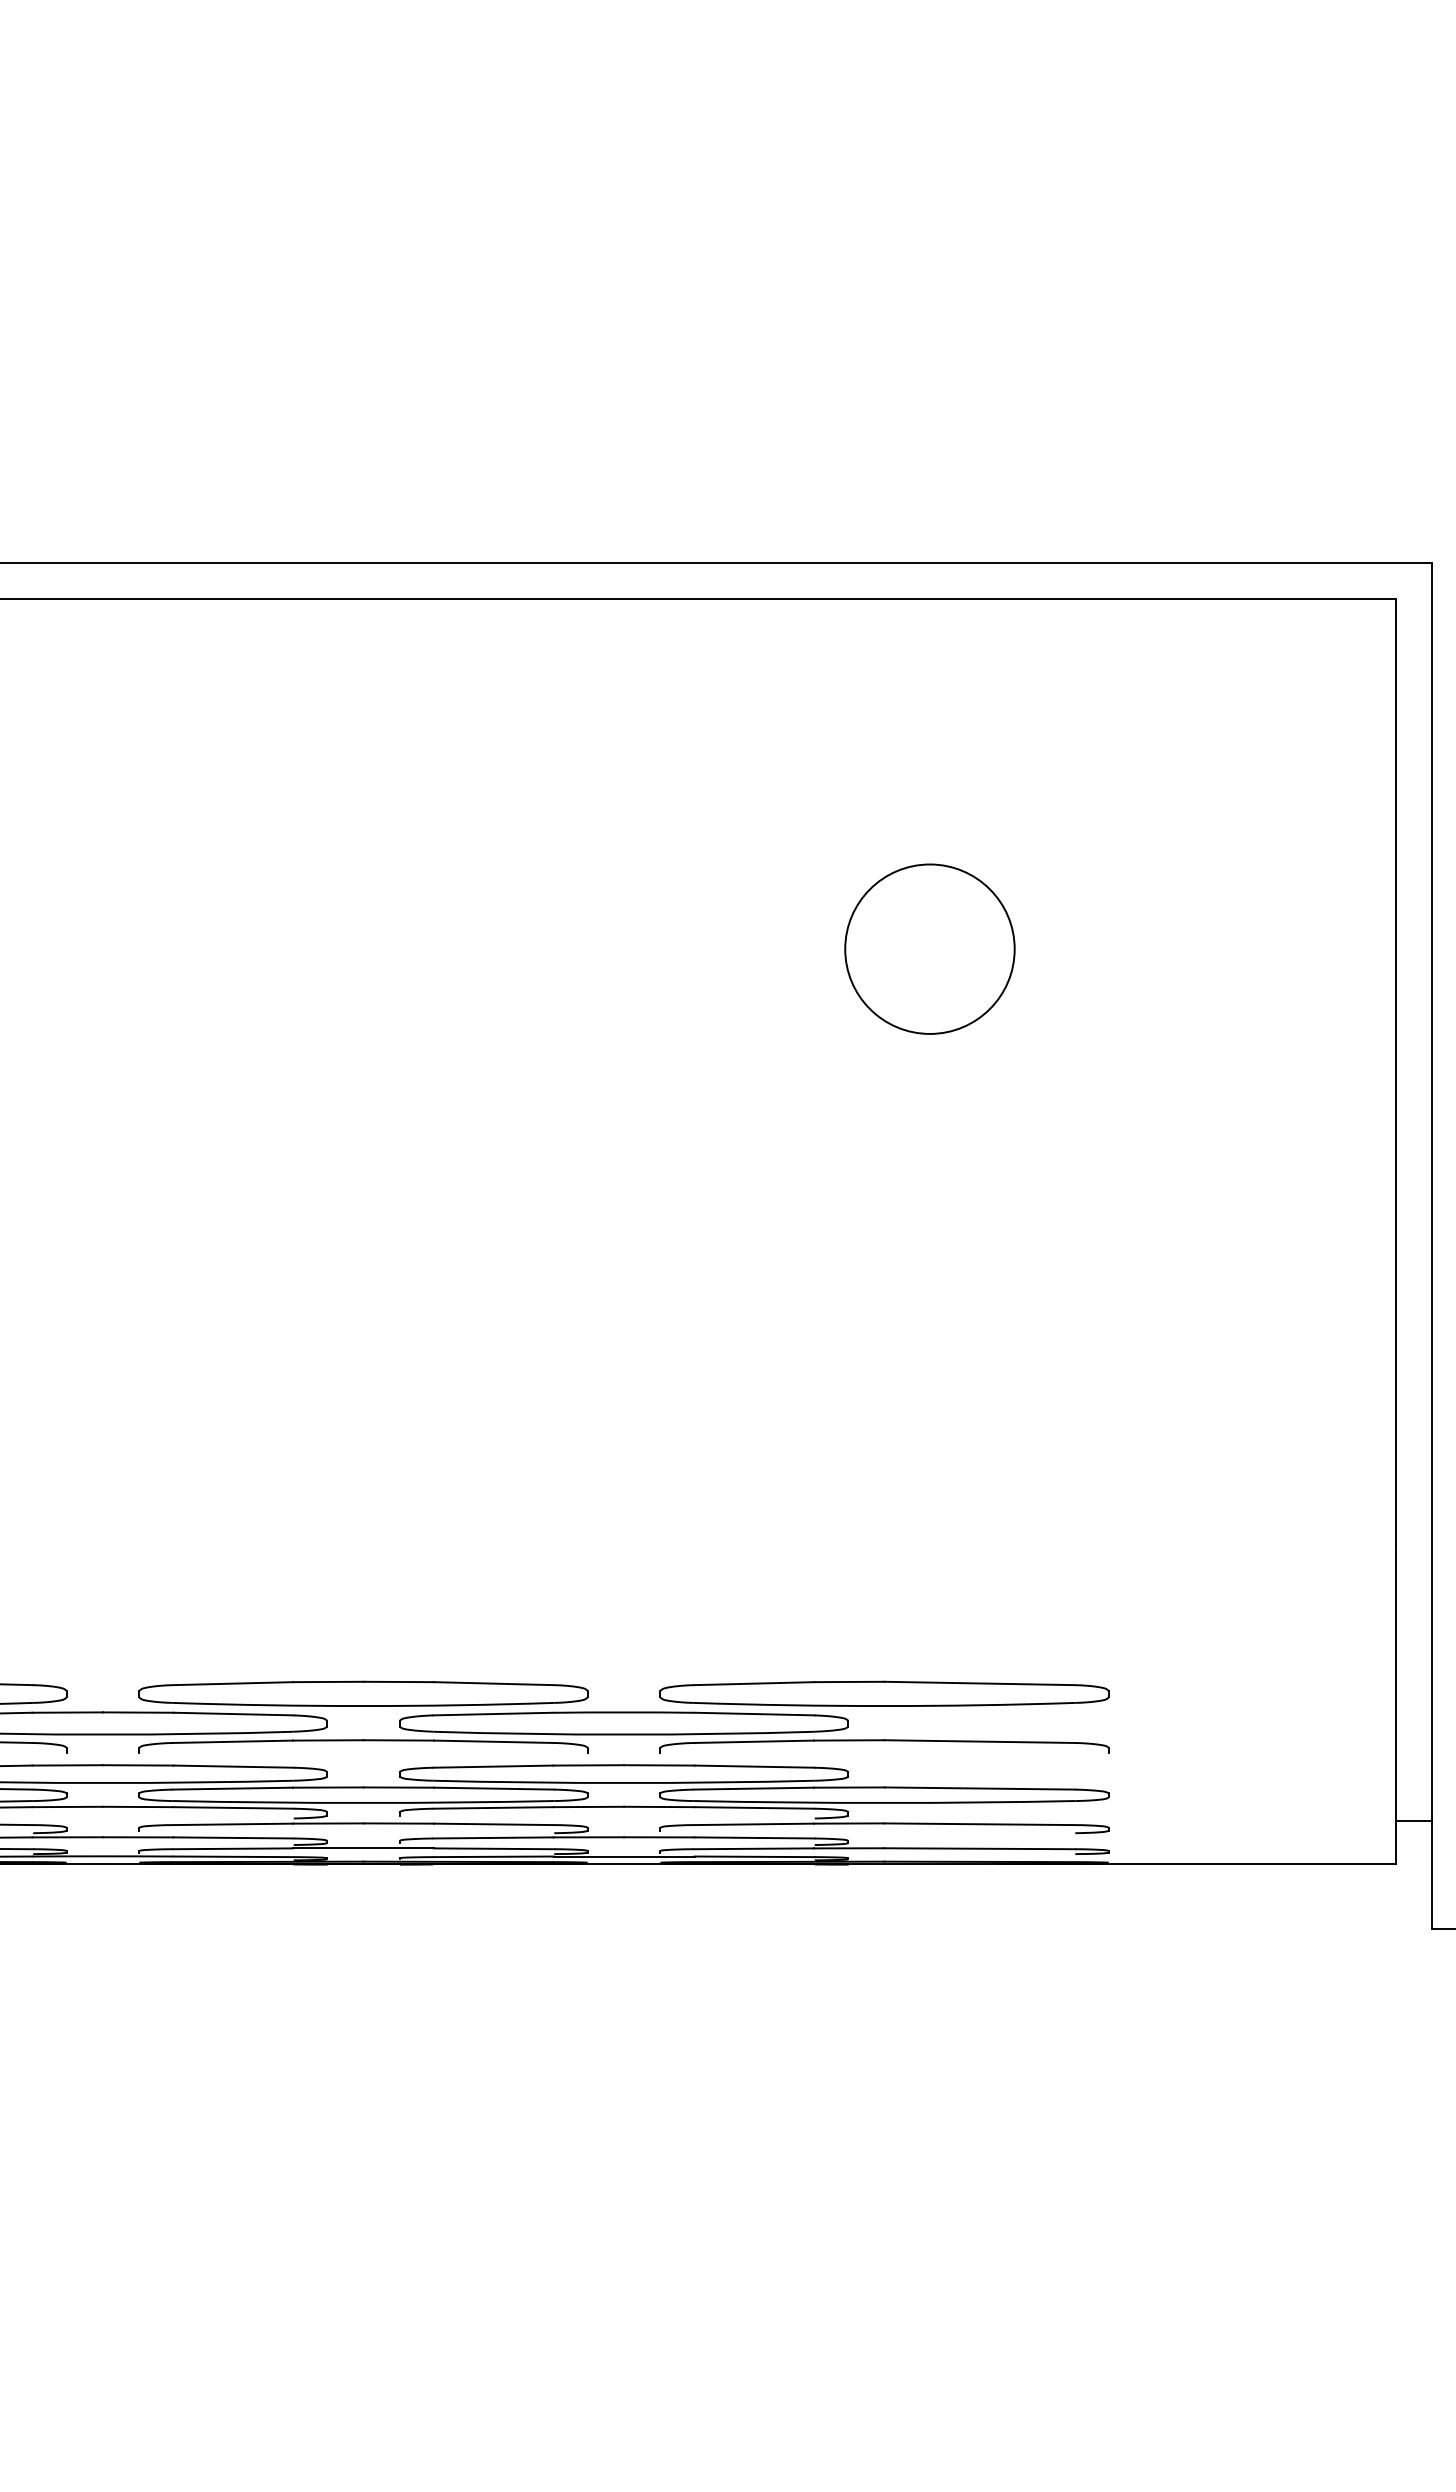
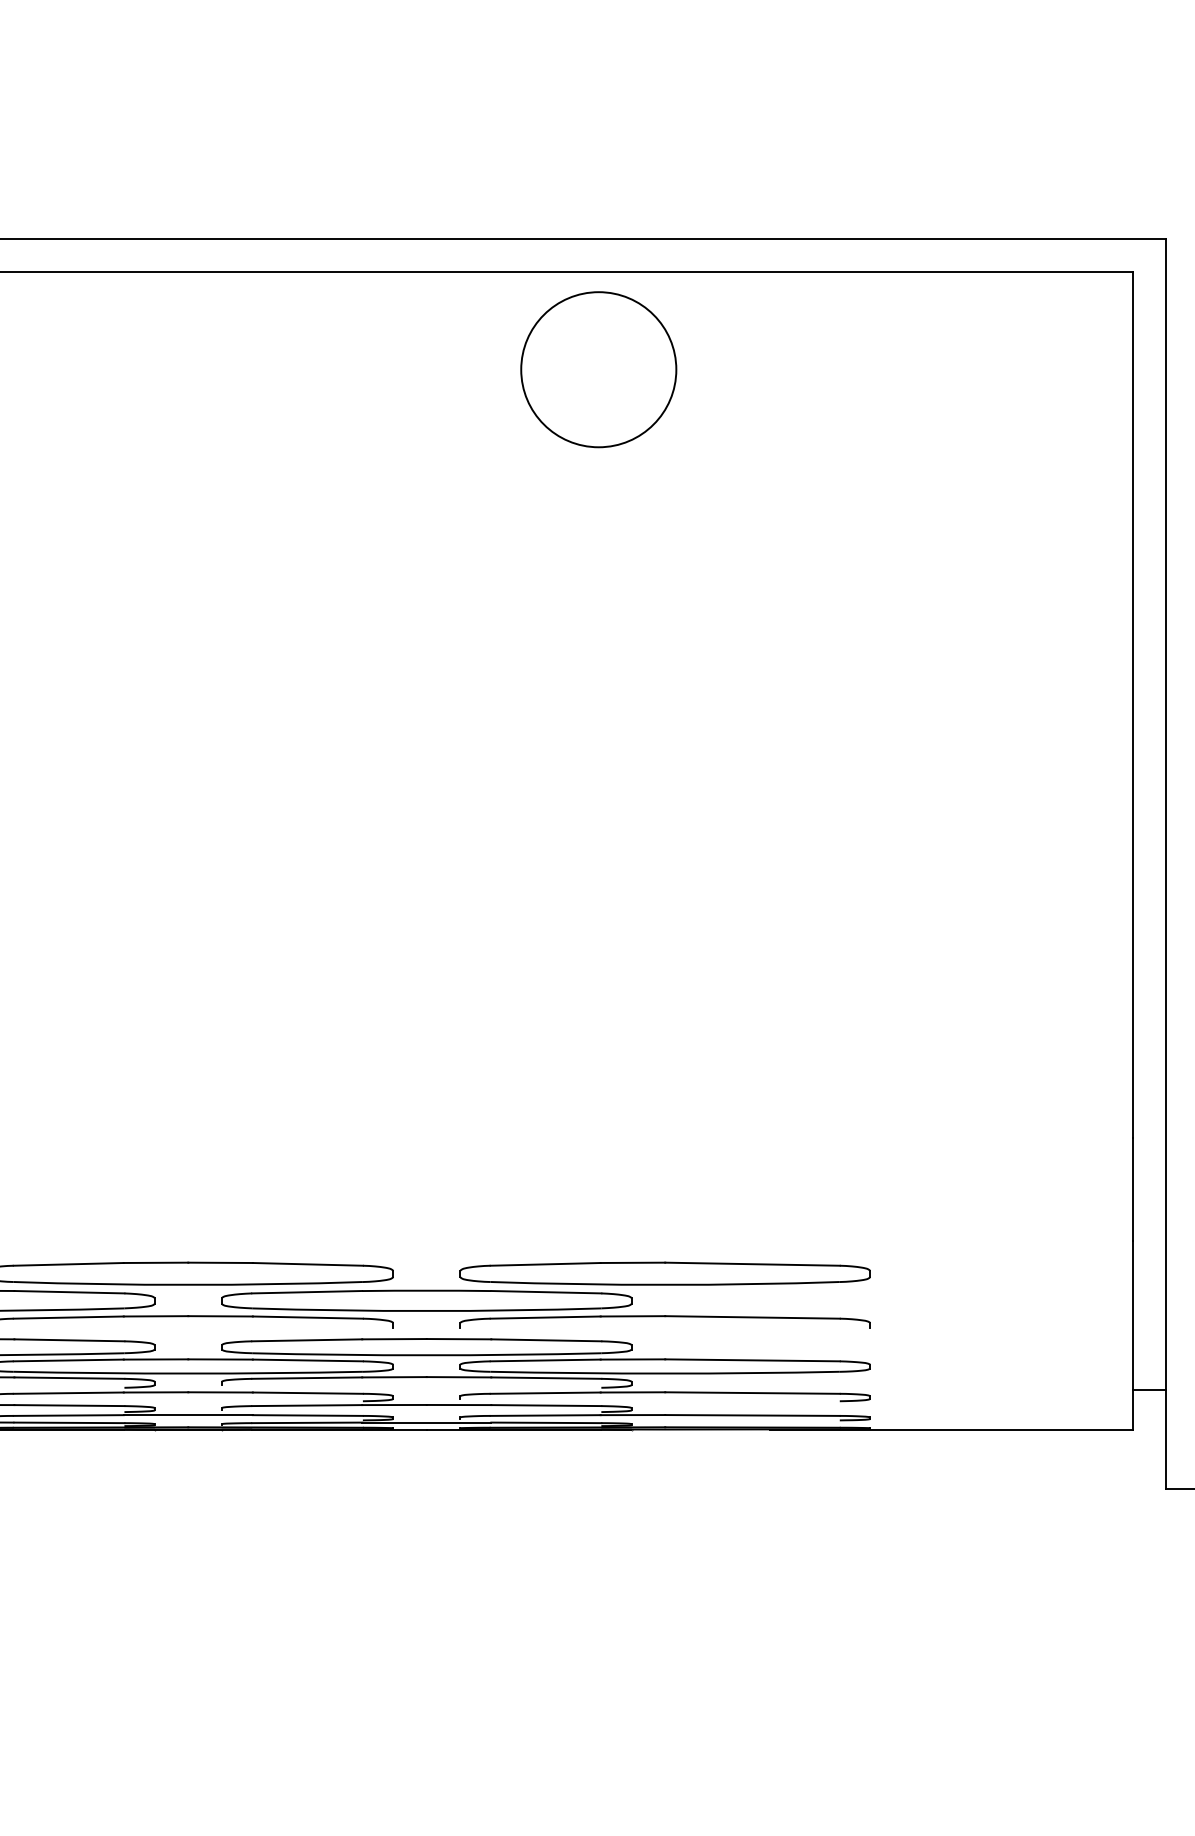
circle: (929, 948) -> (598, 369), moved

